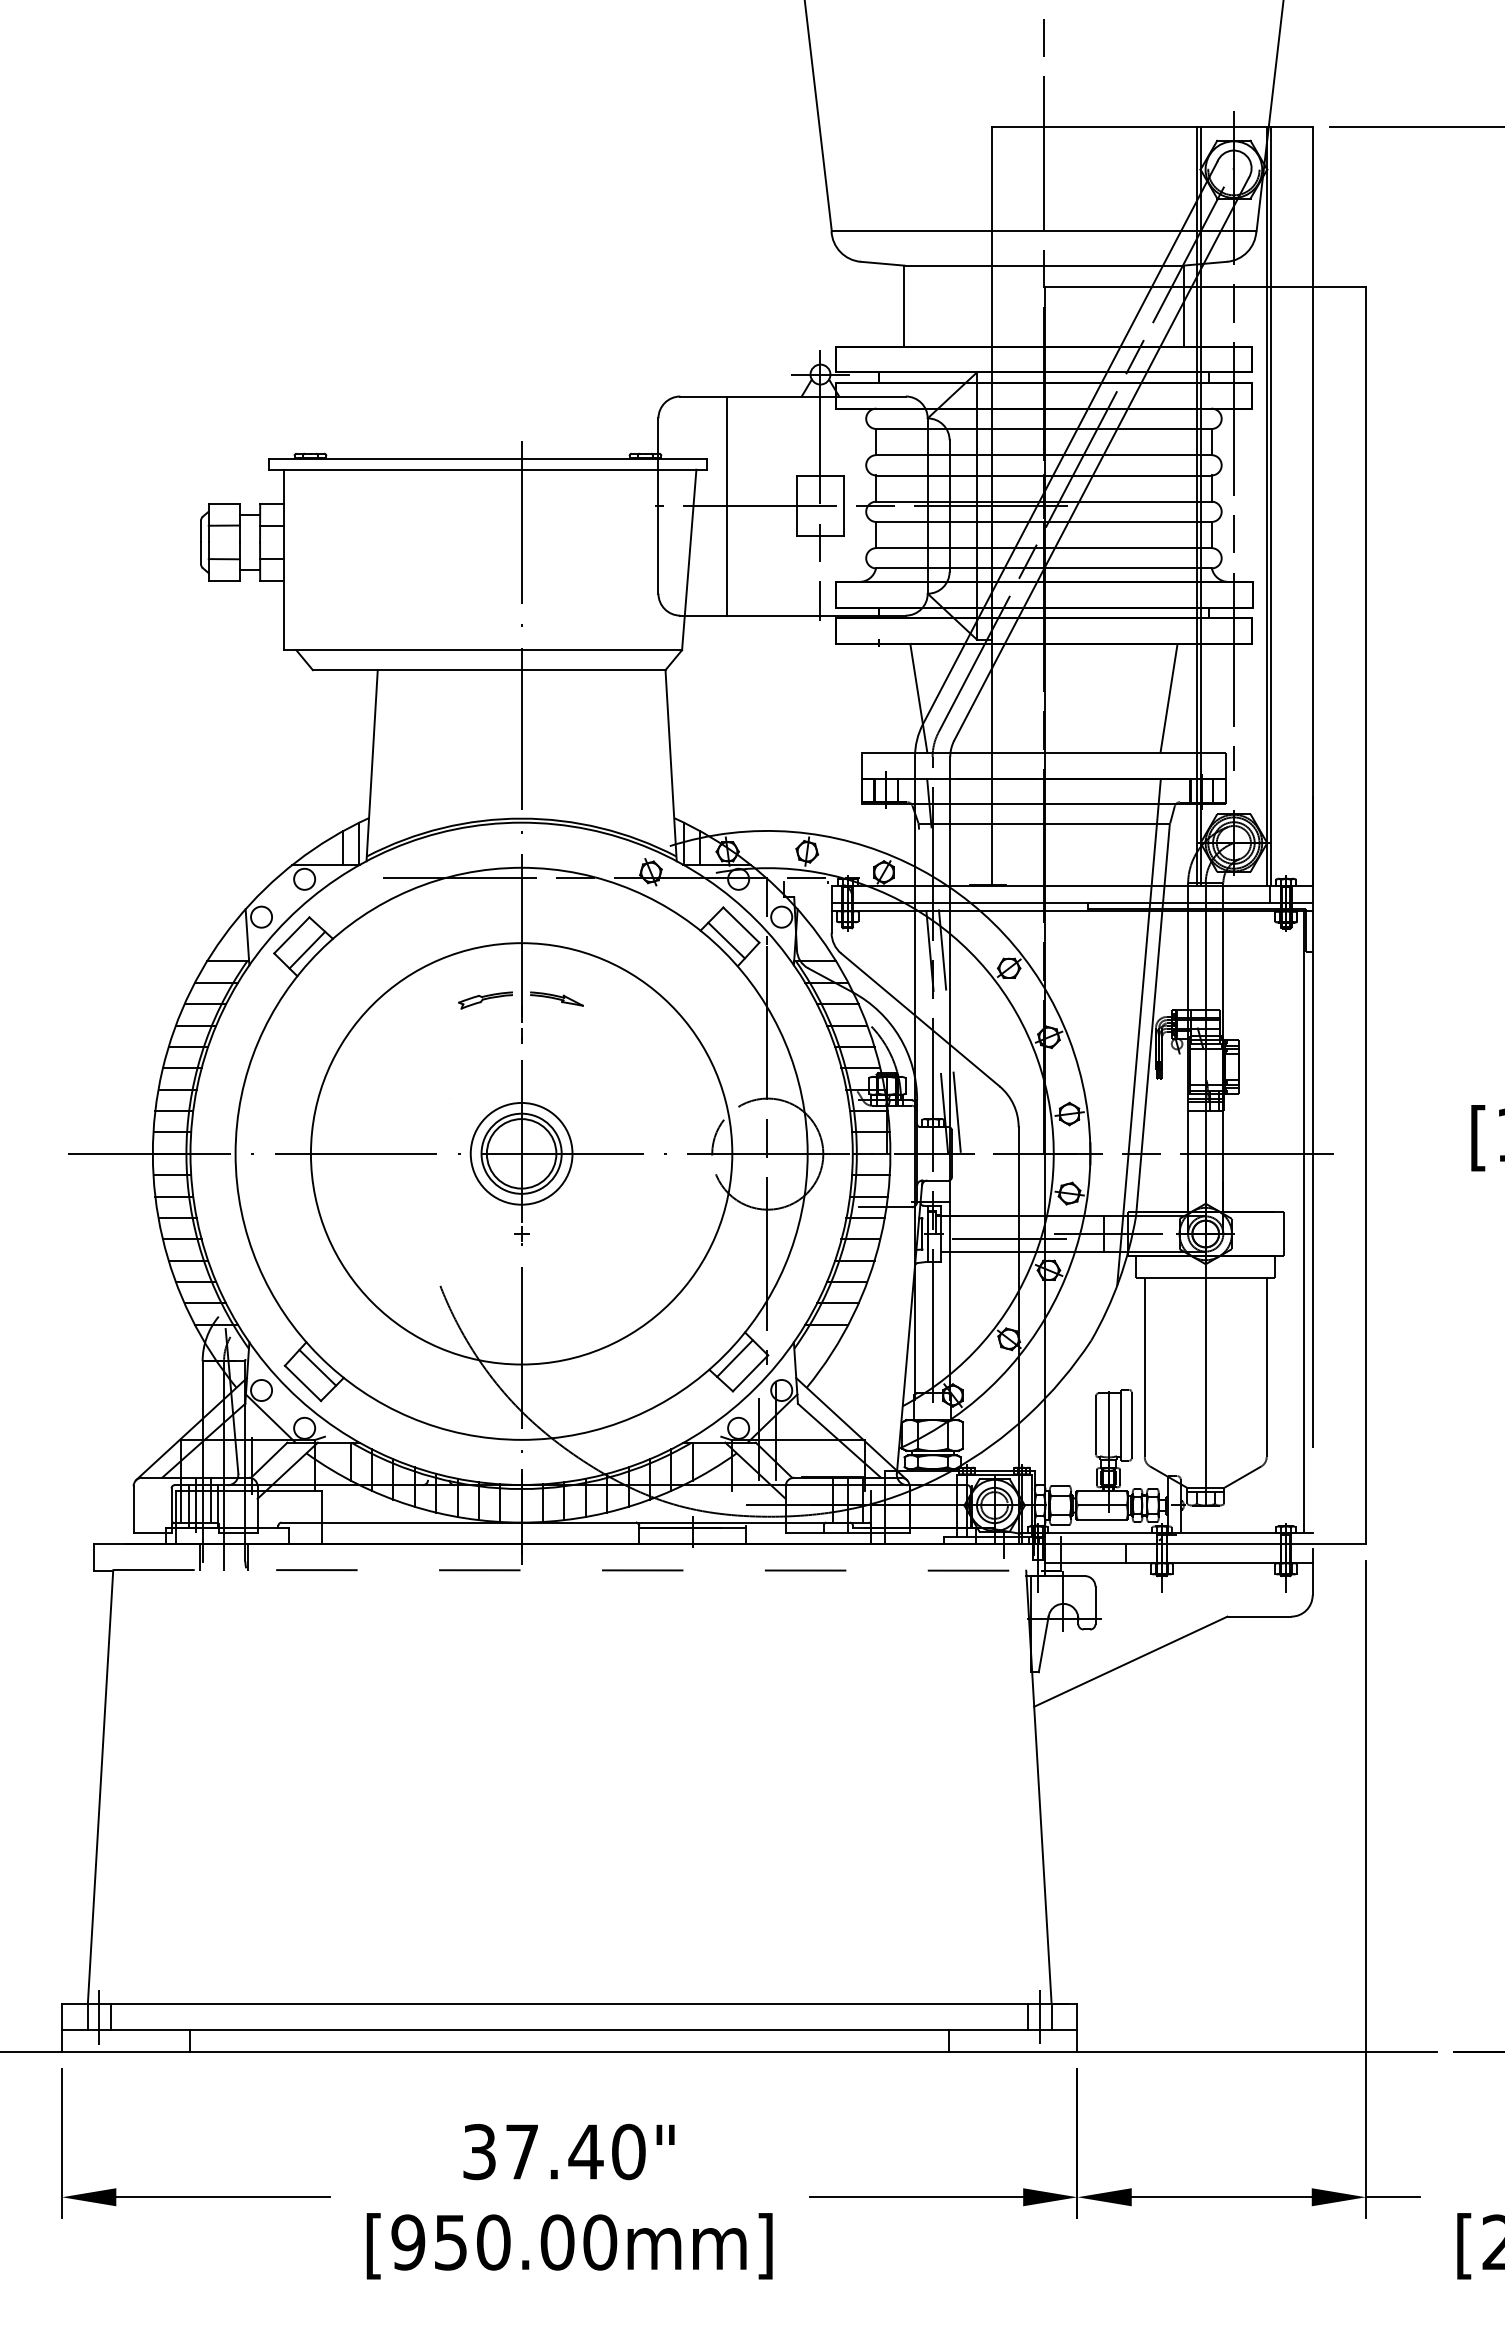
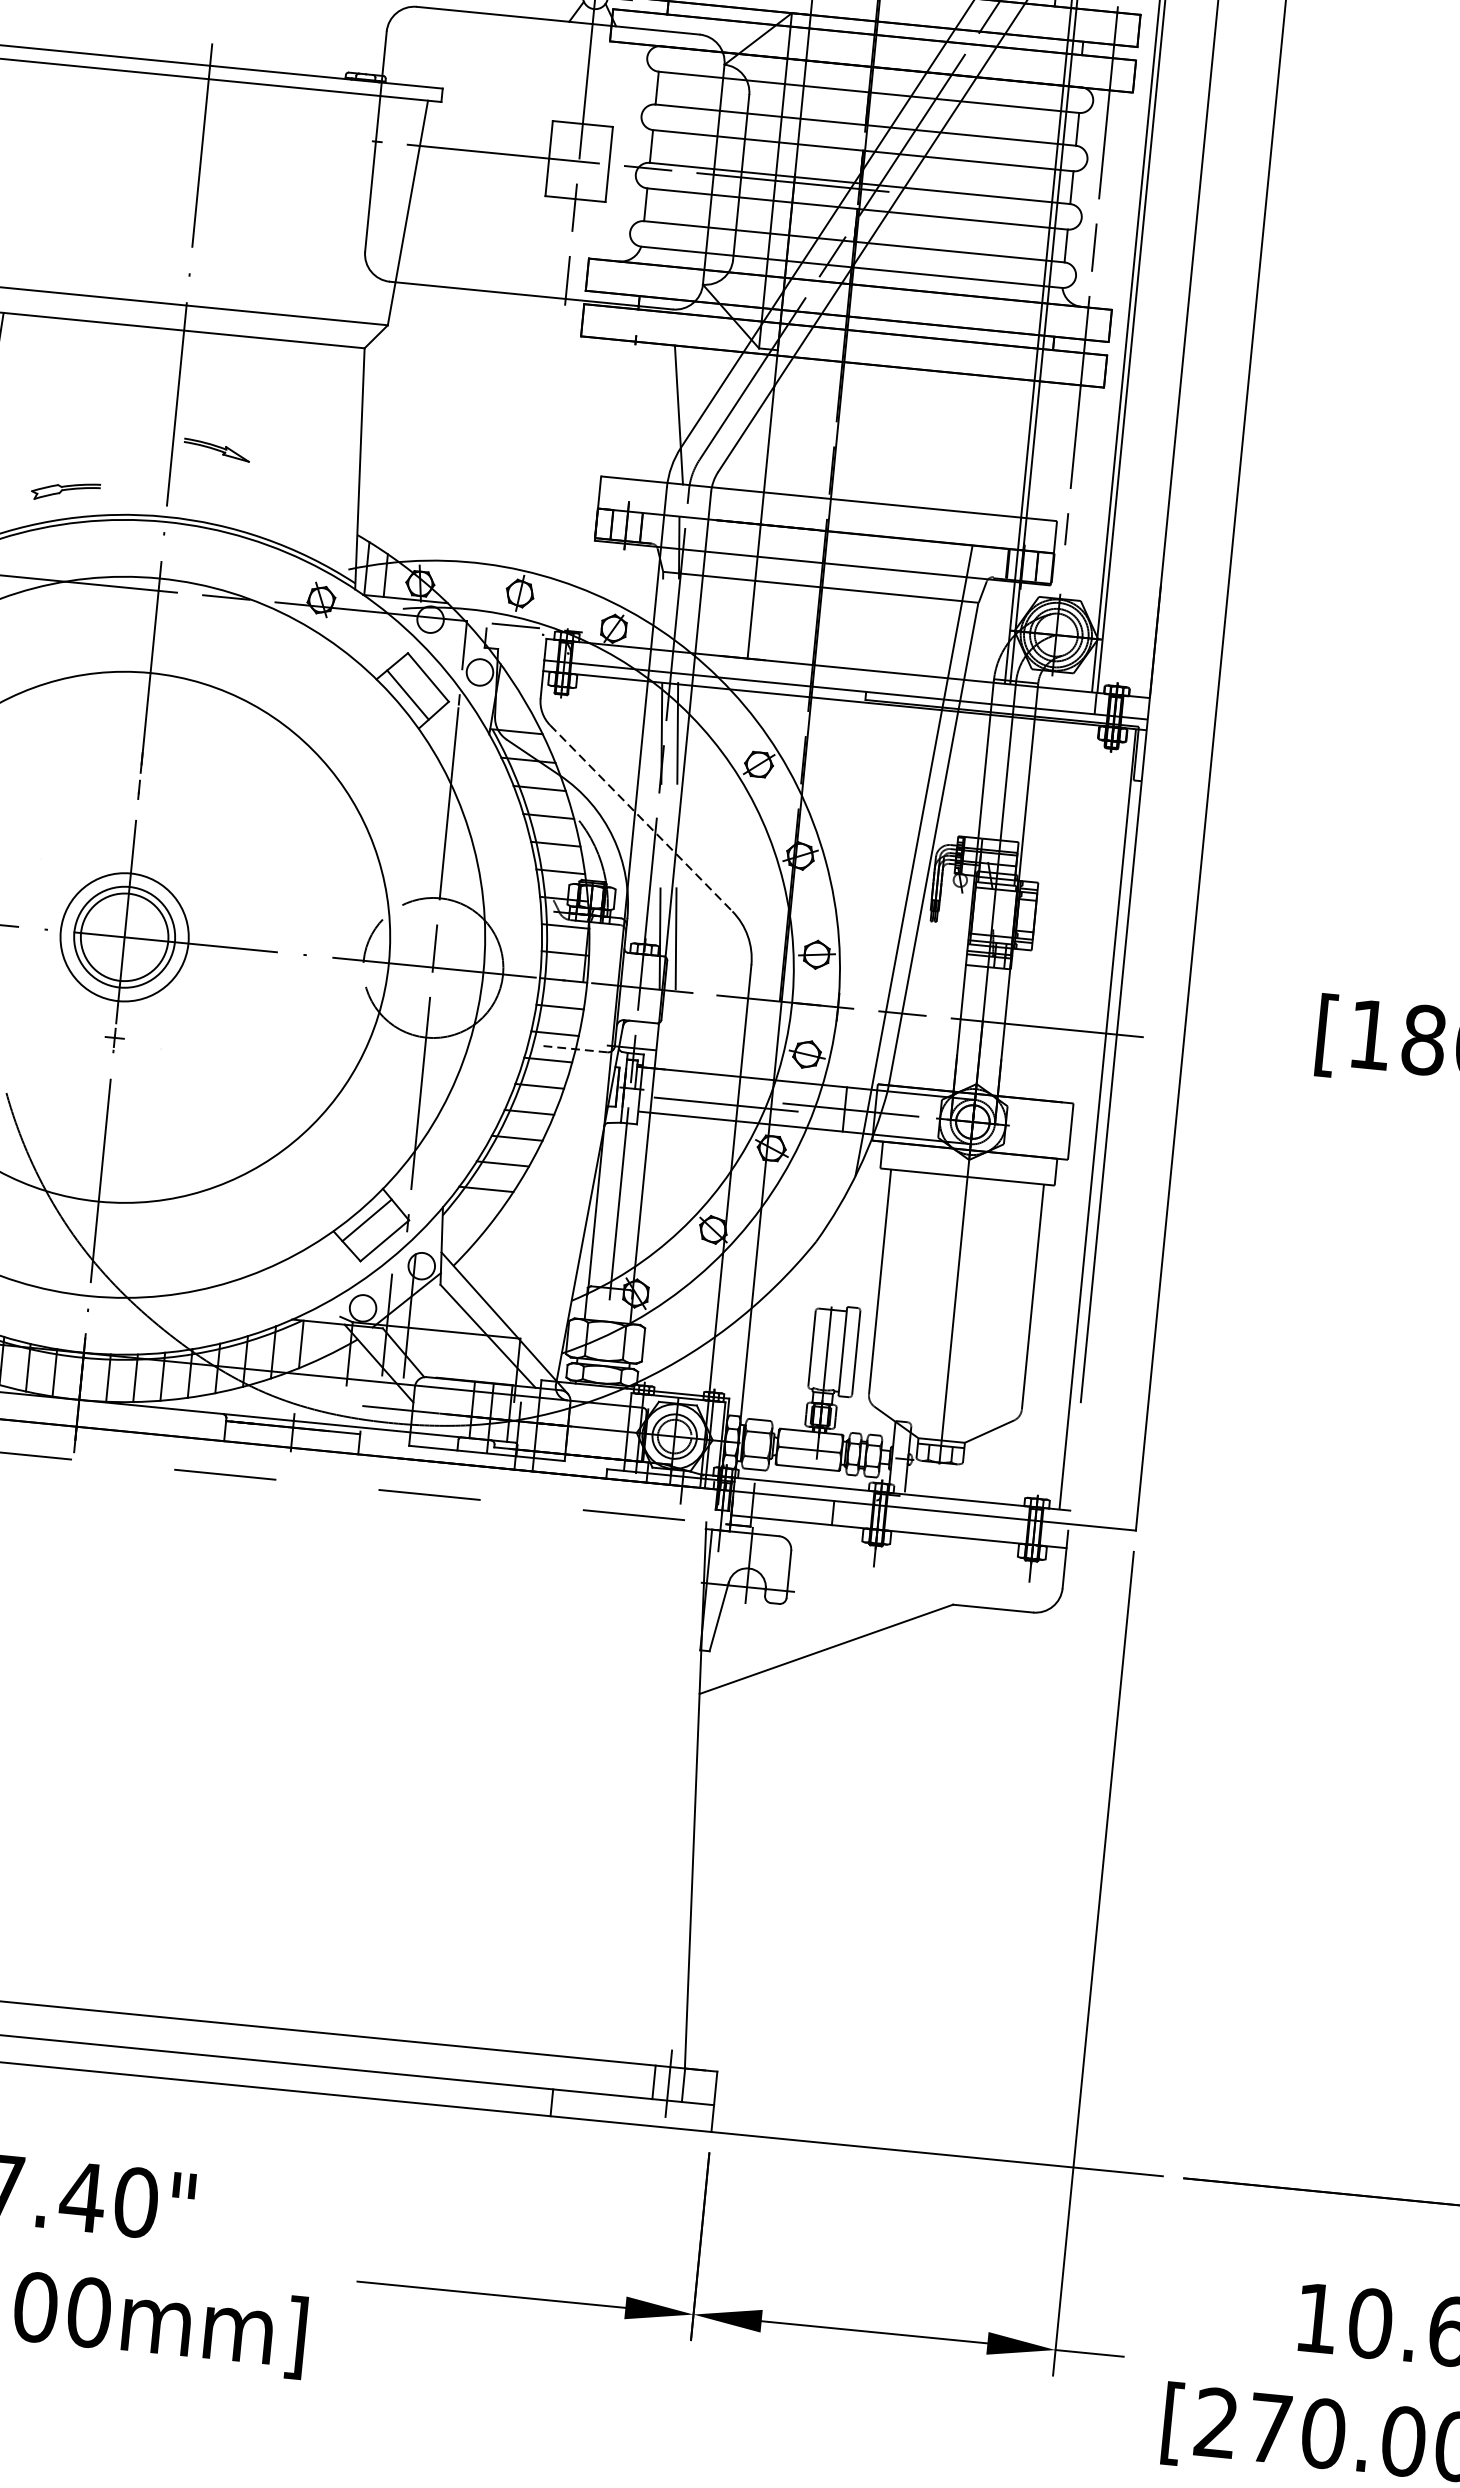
line: (726, 505) -> (461, 149), removed
line: (1168, 698) -> (992, 445), removed
part: (556, 998) -> (216, 449), moved
part: (485, 1000) -> (65, 491), moved
line: (920, 1020) -> (641, 819), solid -> dashed
line: (884, 1207) -> (573, 1049), solid -> dashed

